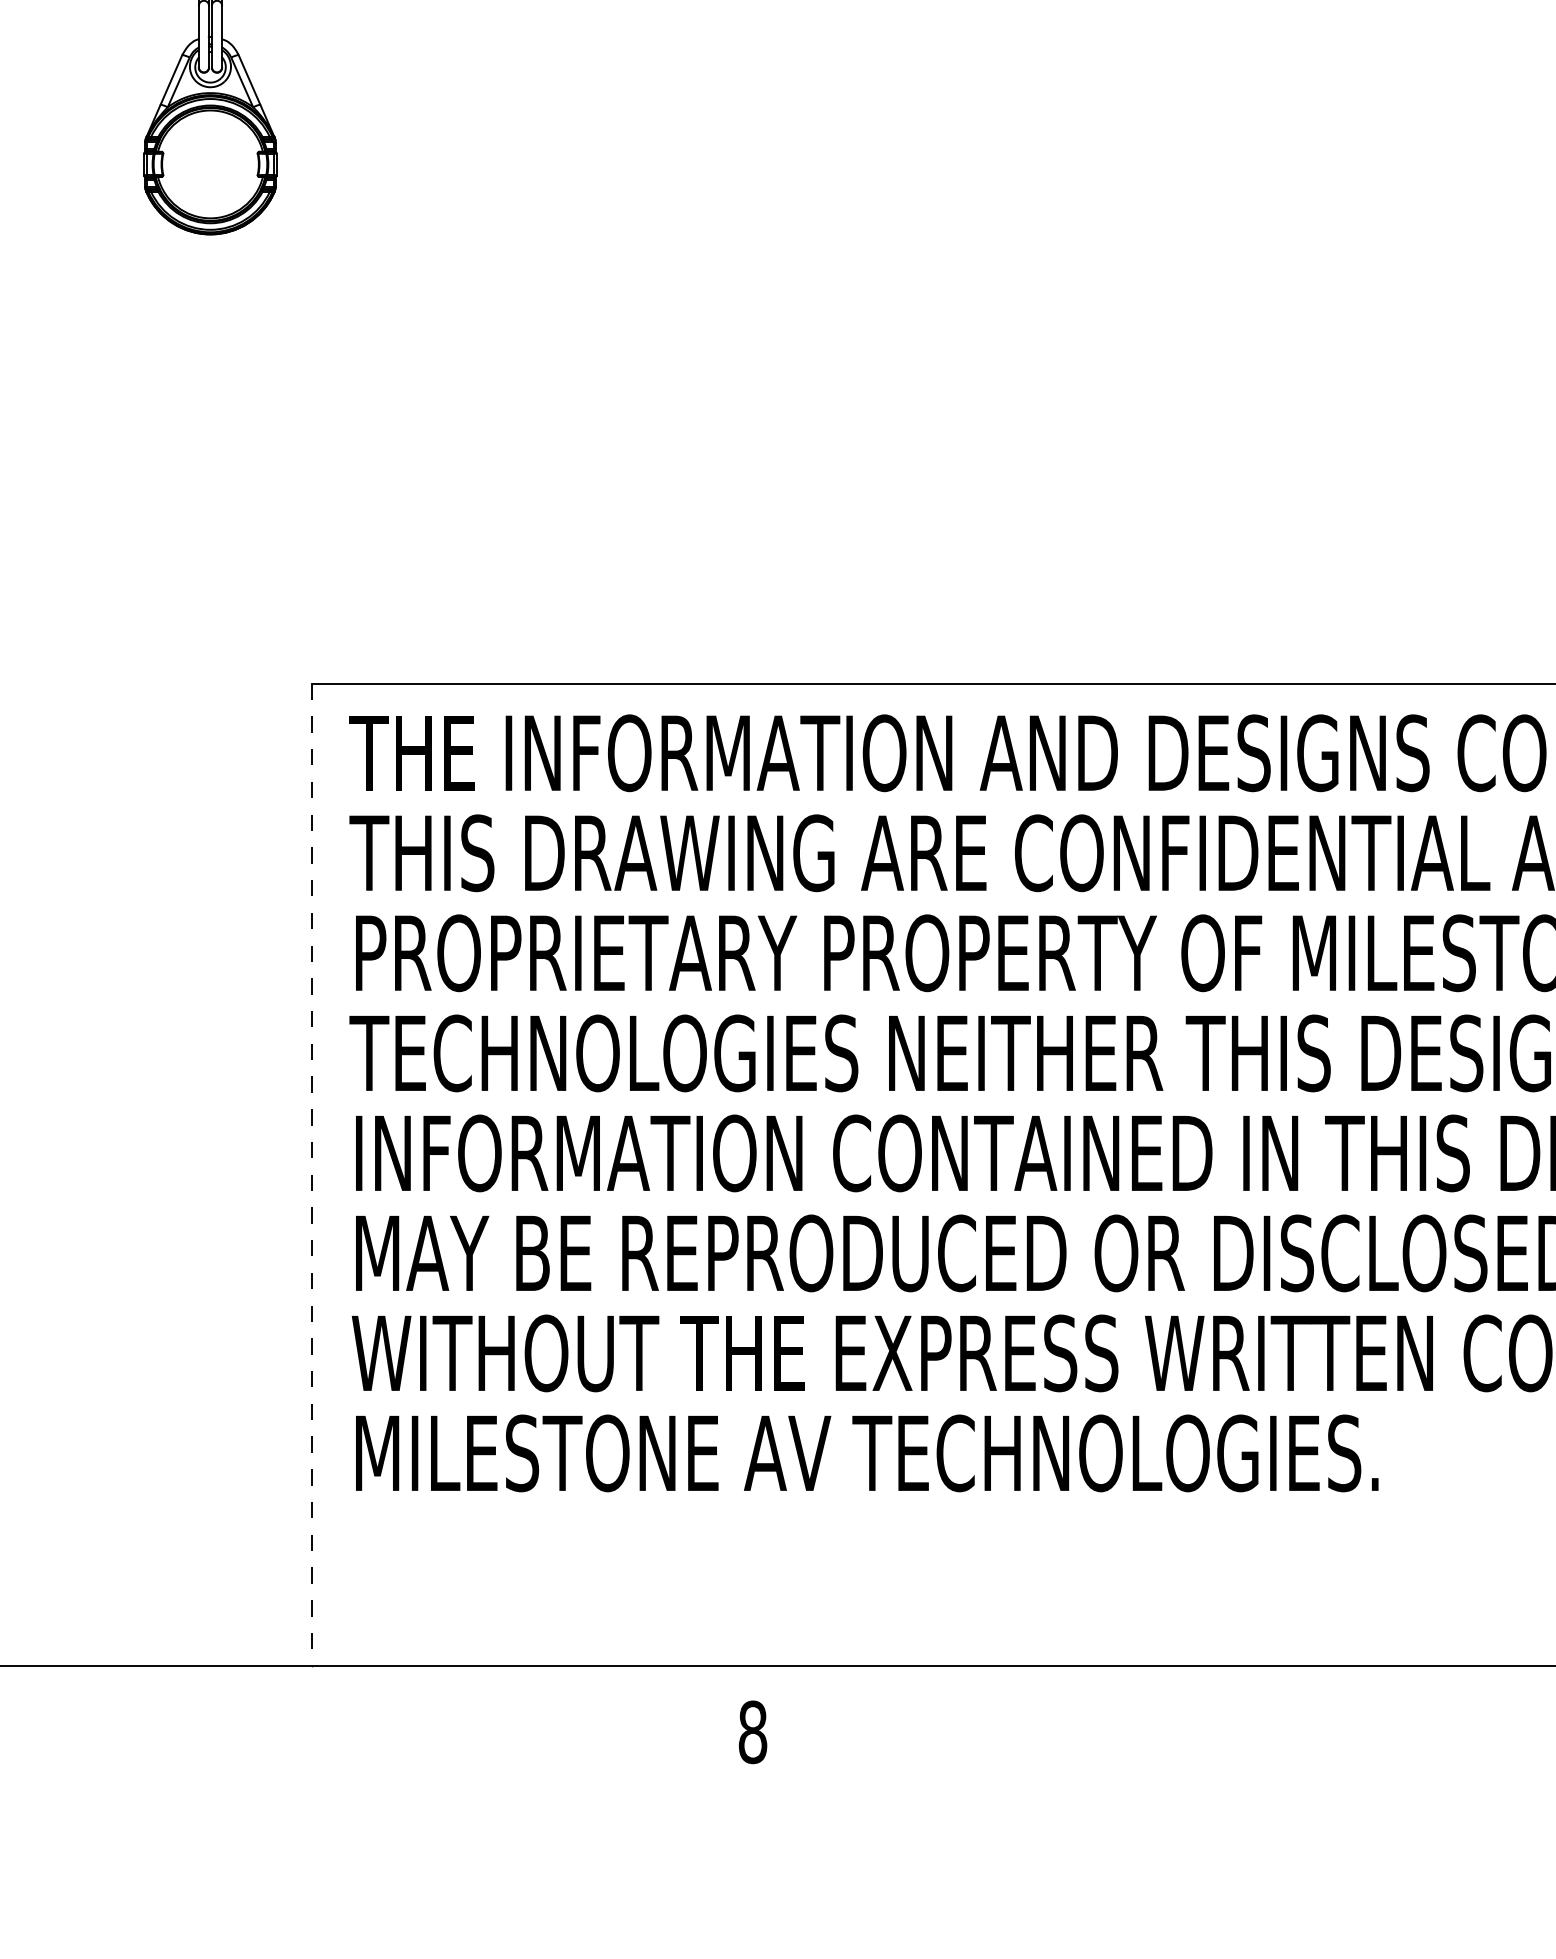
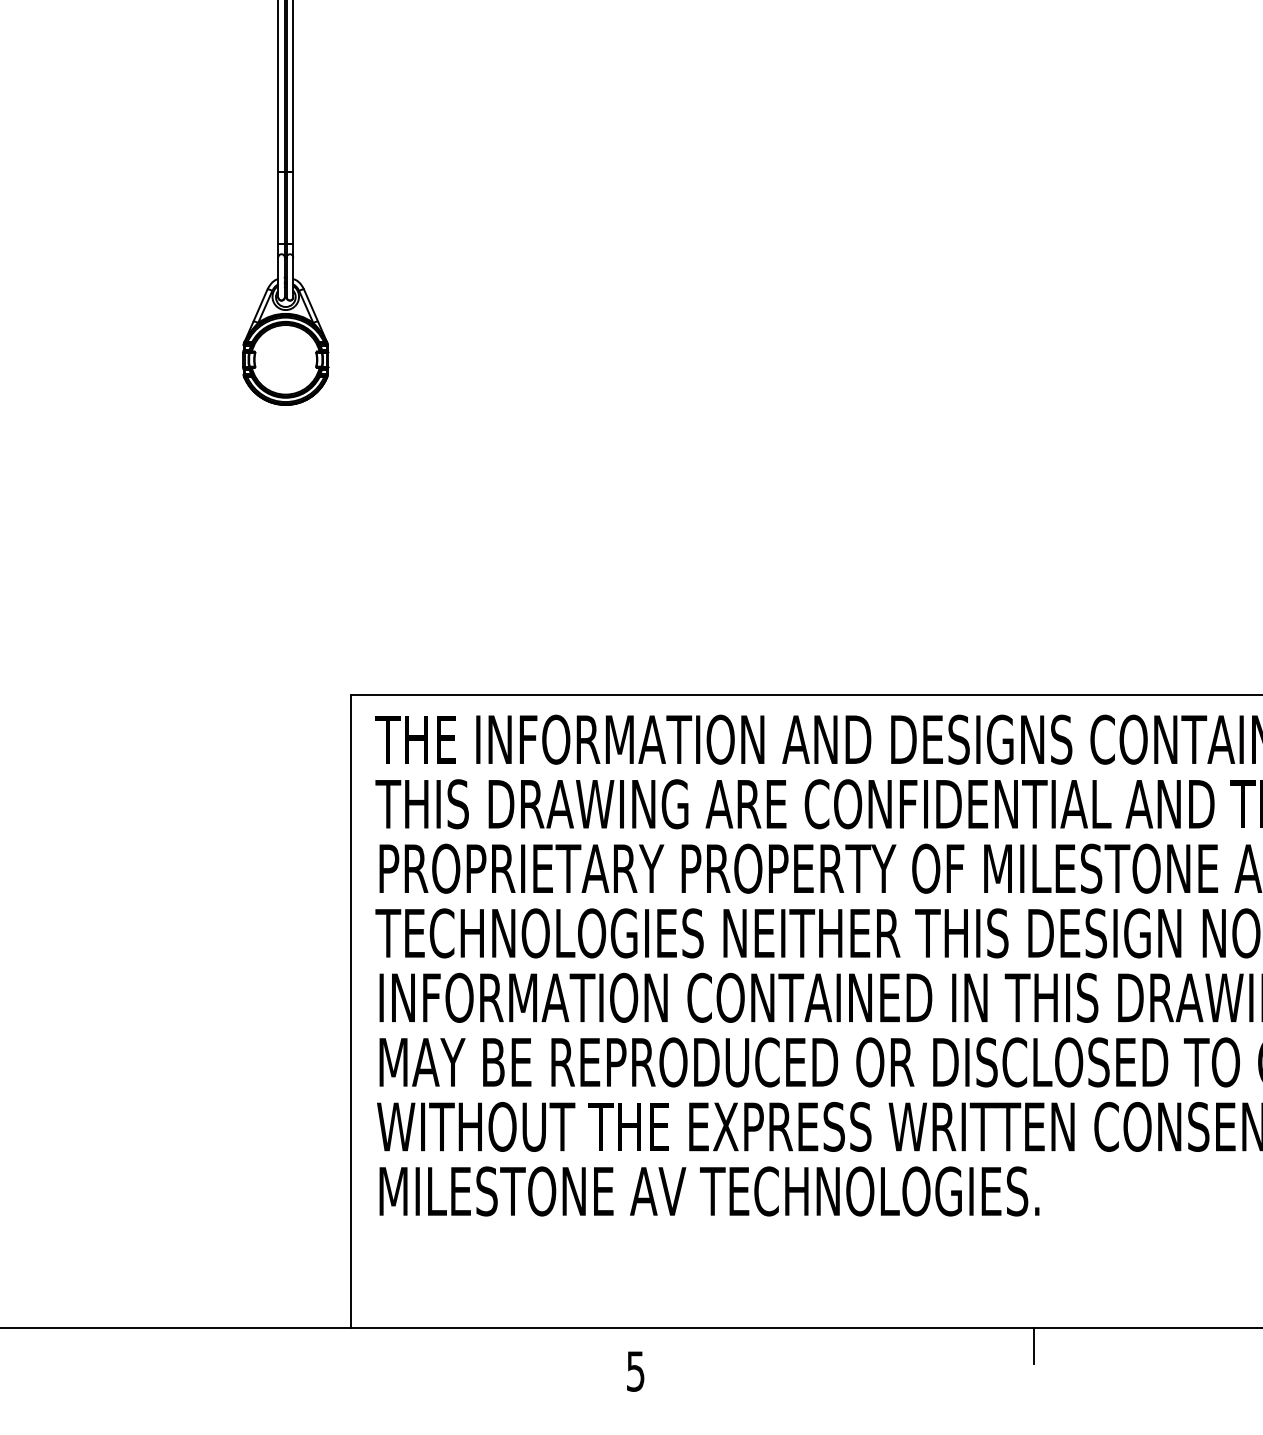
line: (312, 1174) -> (351, 1011), dashed -> solid
line: (1370, 1693) -> (1034, 1346), added
text: (752, 1732) -> (635, 1371), 8 -> 5

